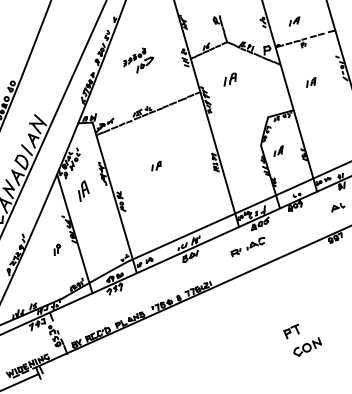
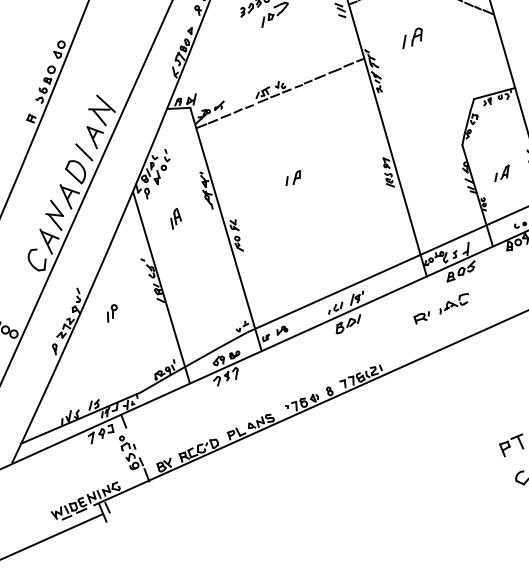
part: (278, 150) -> (501, 172), moved
part: (83, 191) -> (175, 219), size x0.62
part: (56, 249) -> (110, 312), moved

